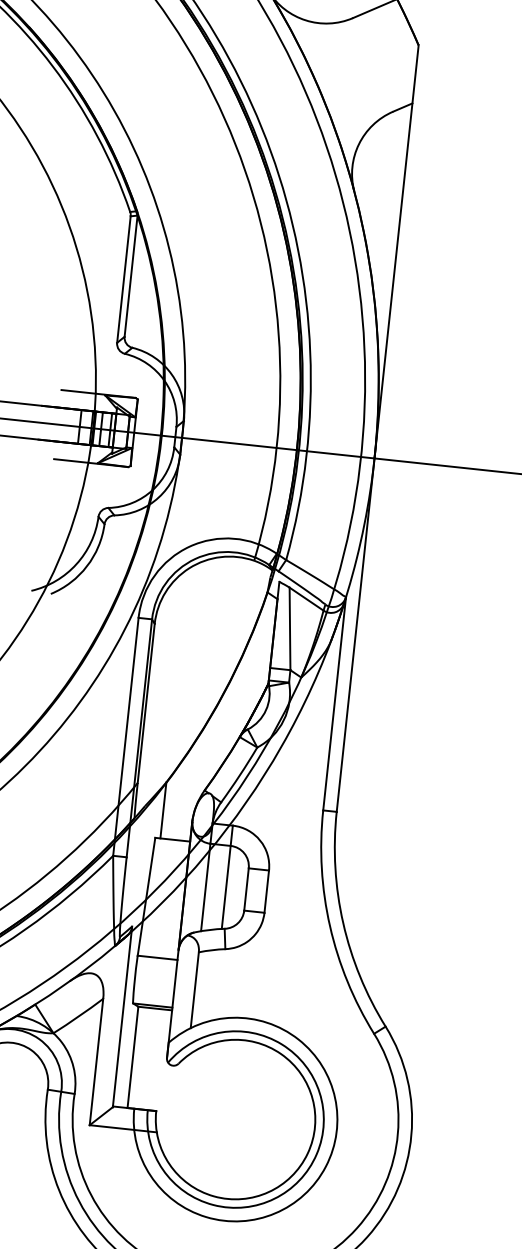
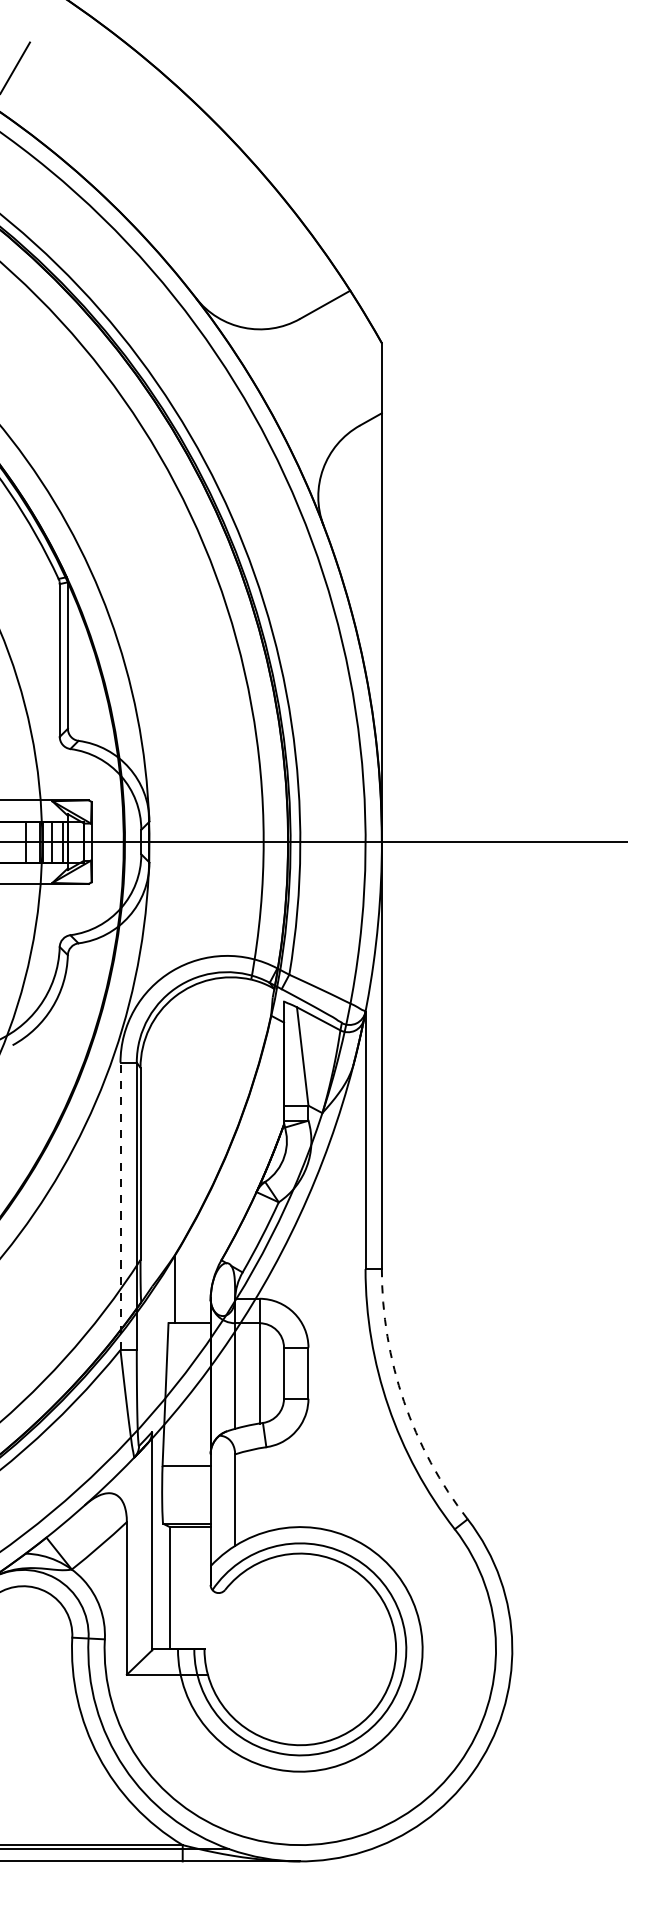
line: (125, 736) -> (120, 1206), solid -> dashed
arc: (342, 923) -> (403, 1401), solid -> dashed

